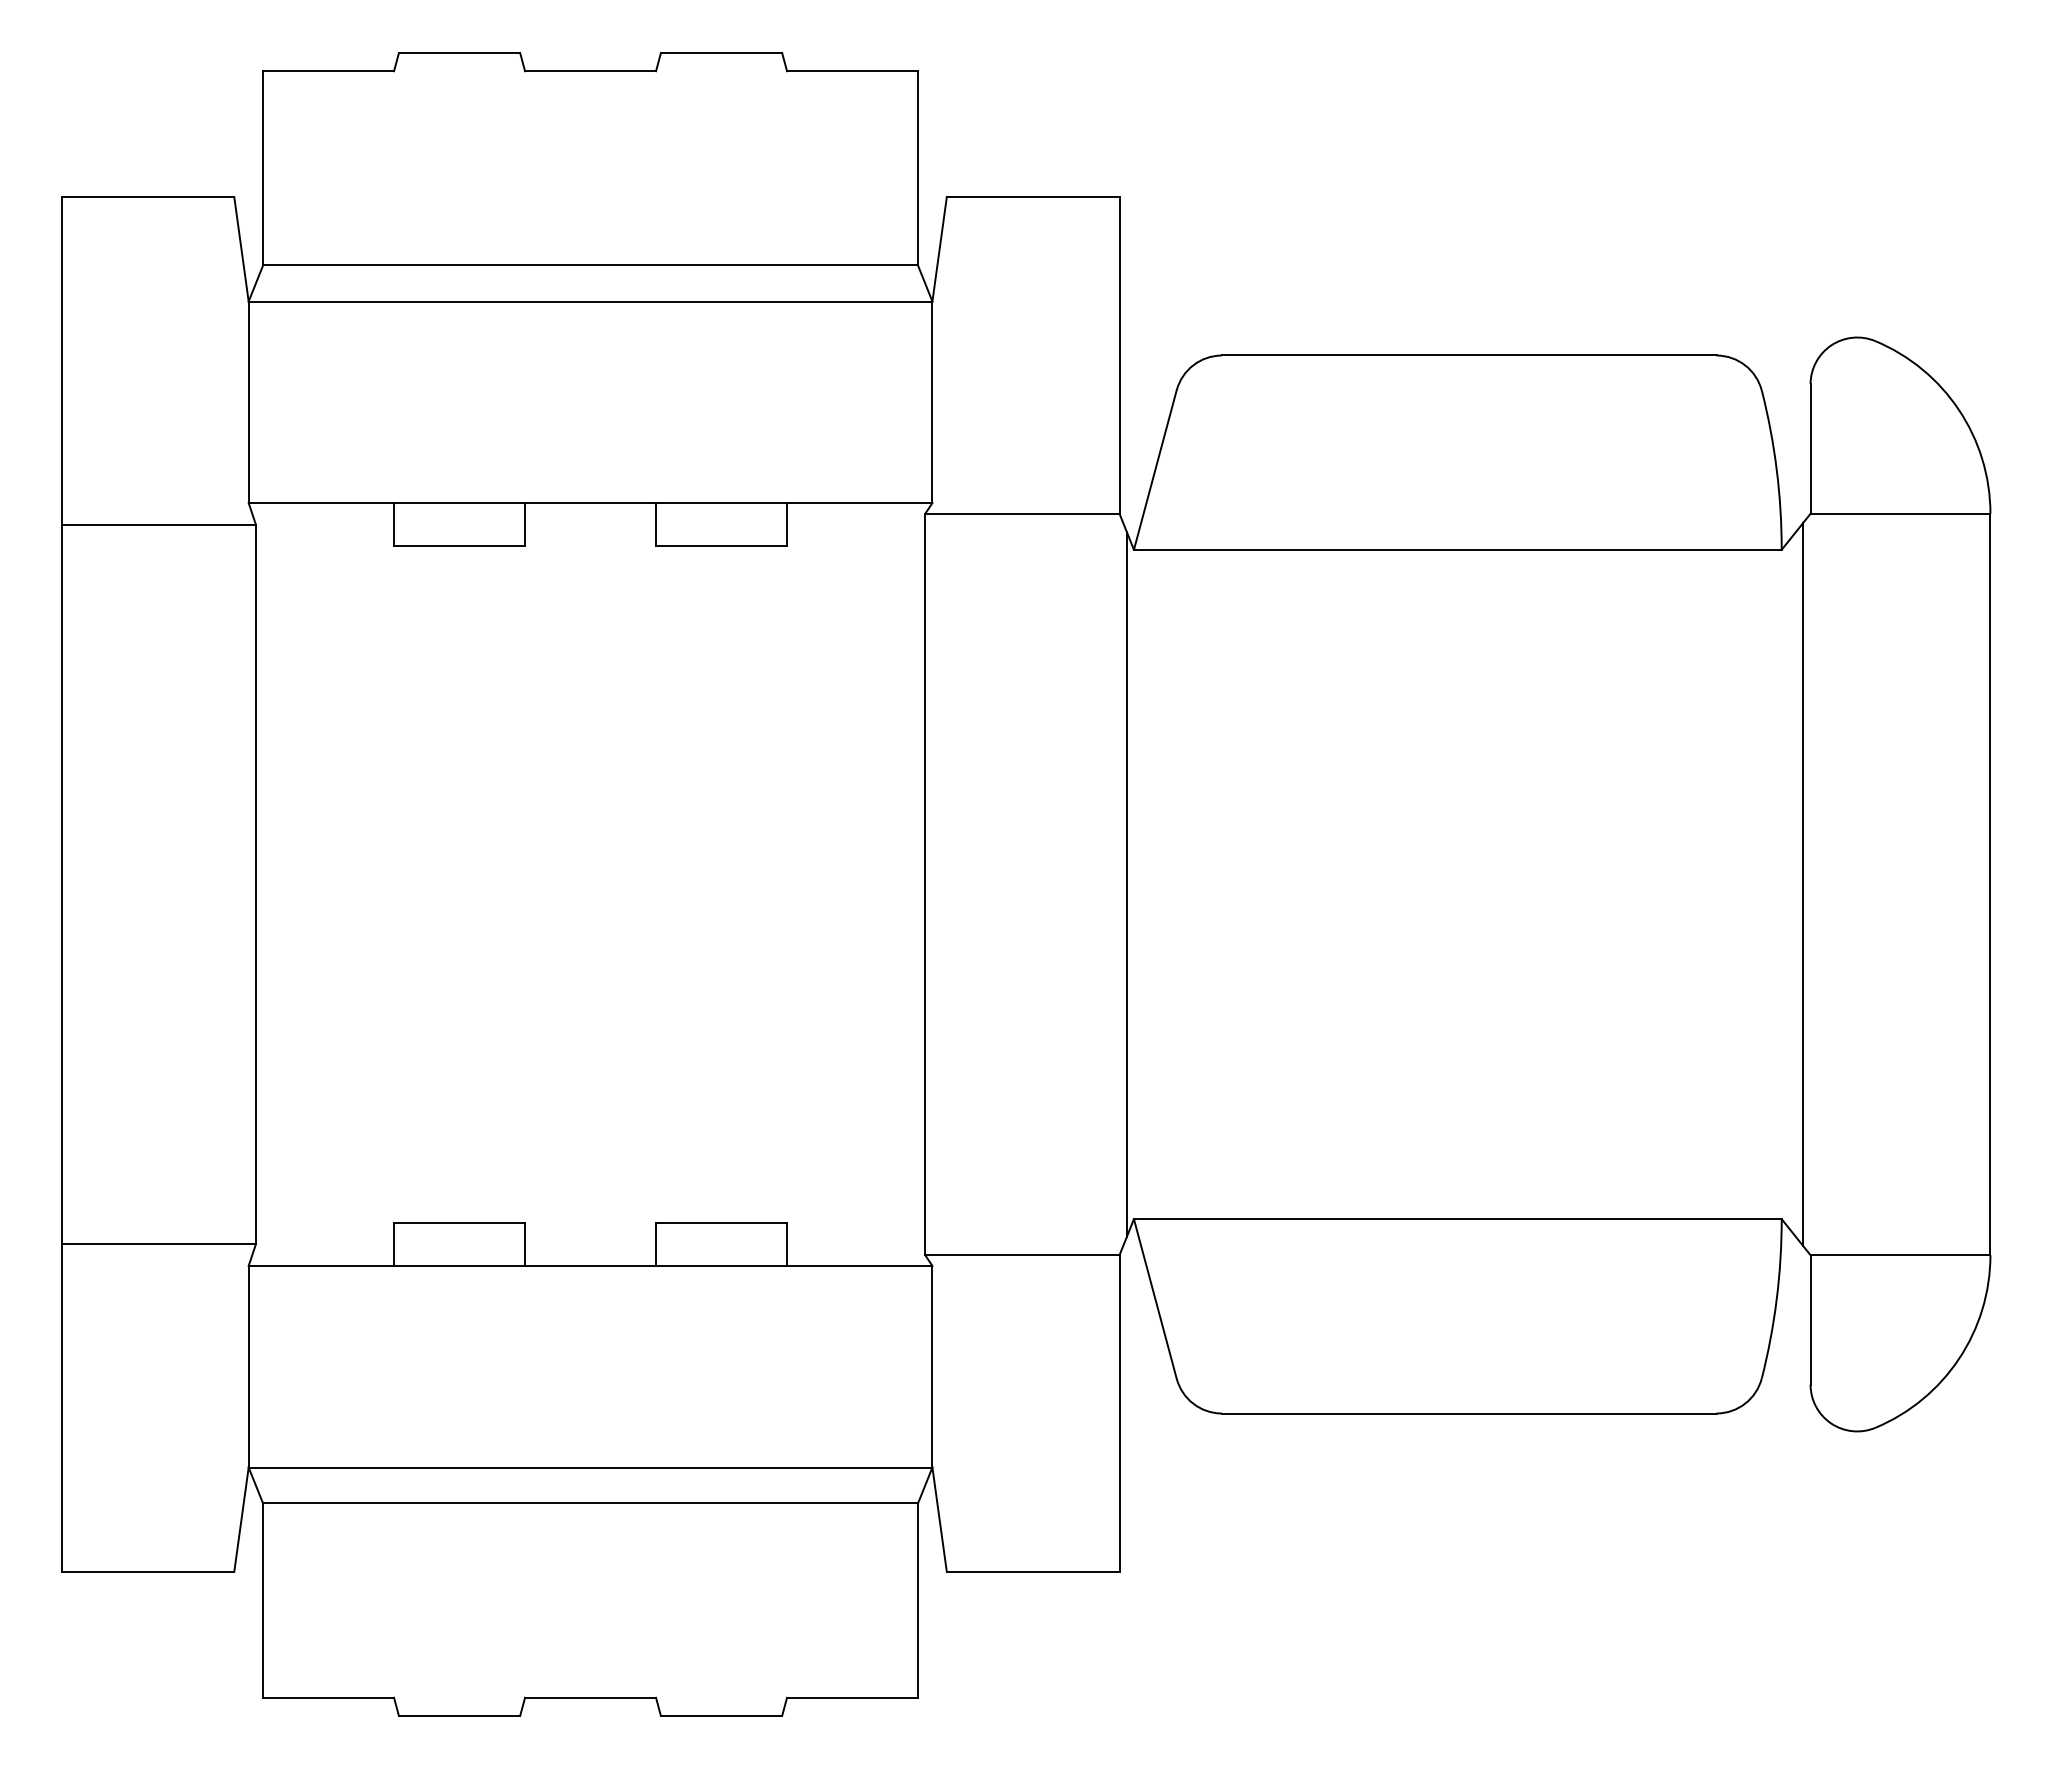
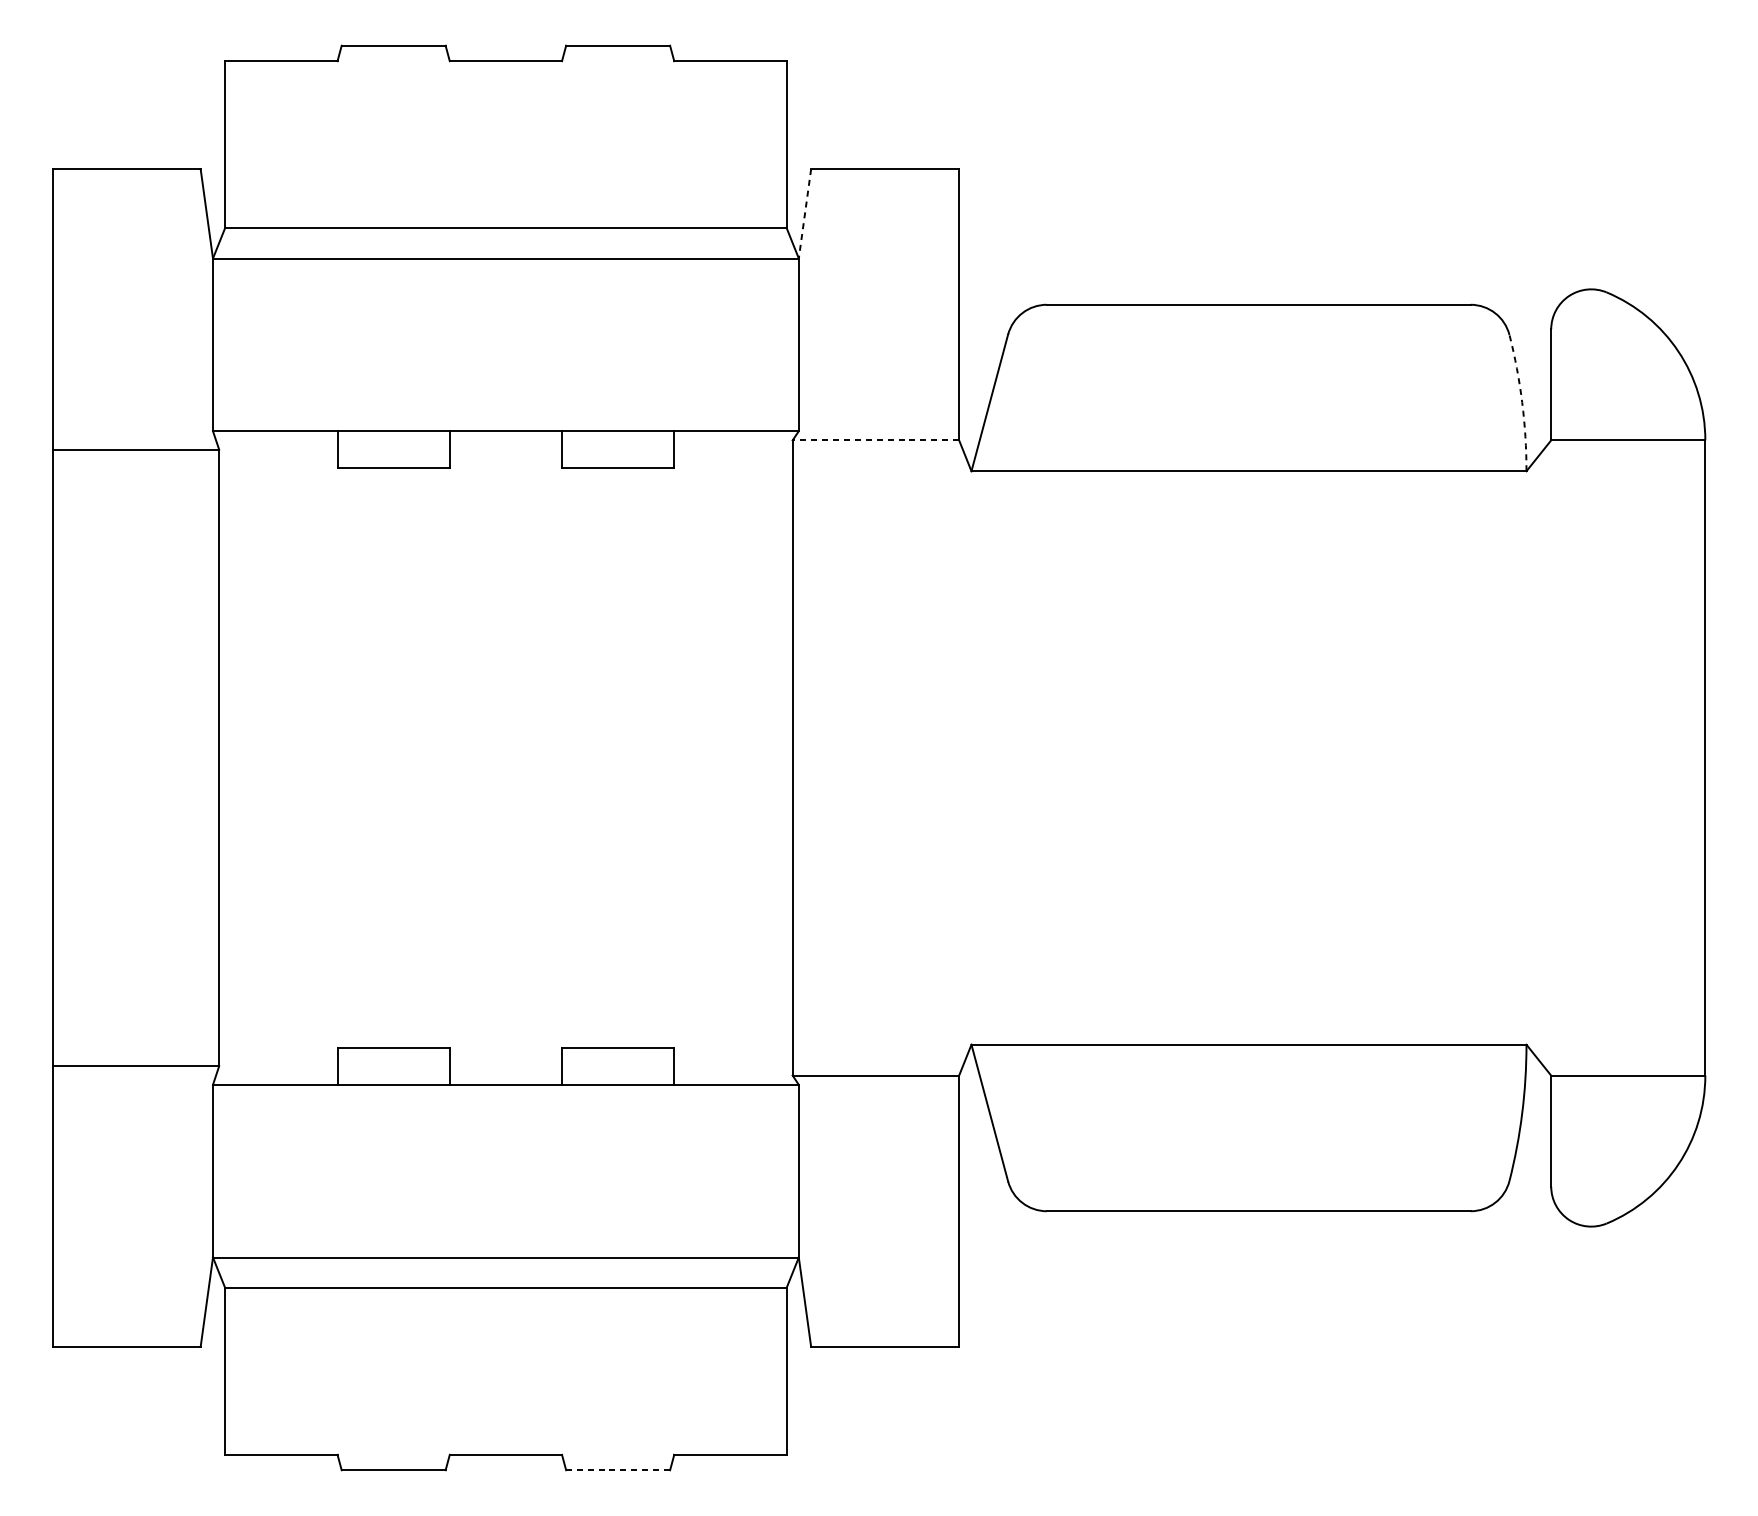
line: (939, 249) -> (804, 213), solid -> dashed
arc: (1776, 469) -> (1522, 402), solid -> dashed
line: (1021, 513) -> (875, 440), solid -> dashed
line: (1126, 884) -> (965, 758), removed
line: (1803, 884) -> (1545, 758), removed
line: (721, 1715) -> (618, 1470), solid -> dashed

